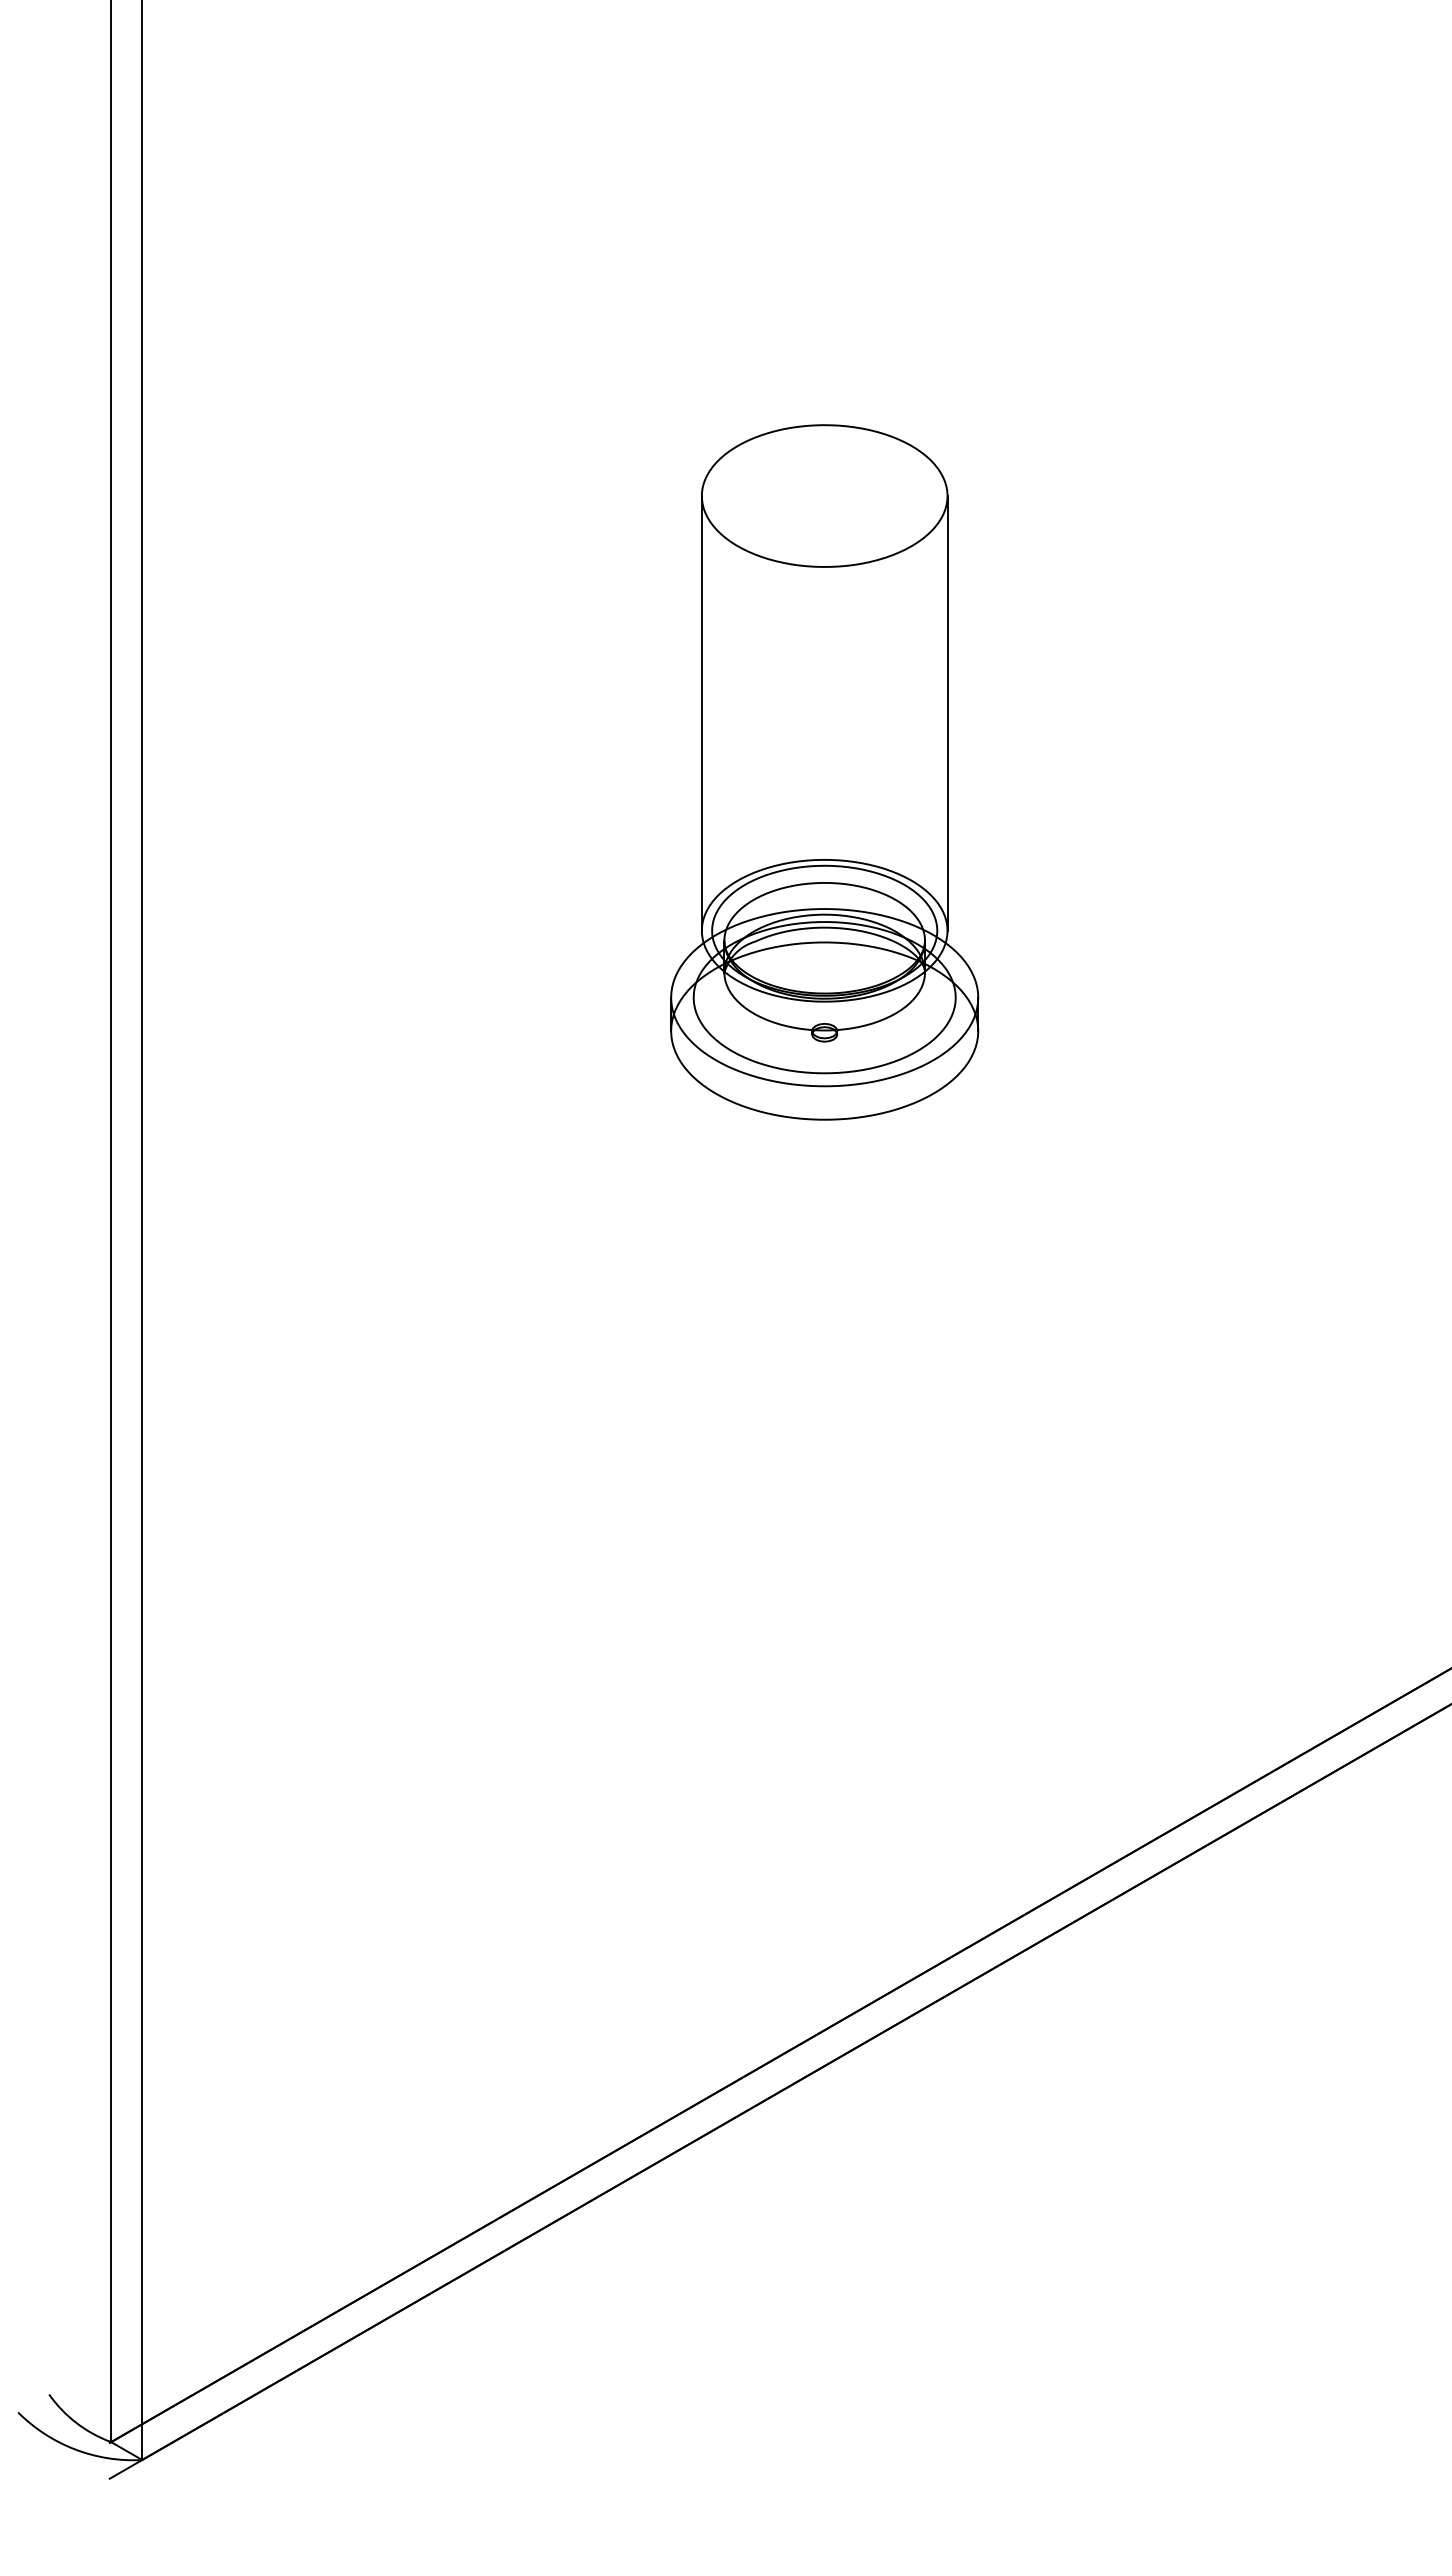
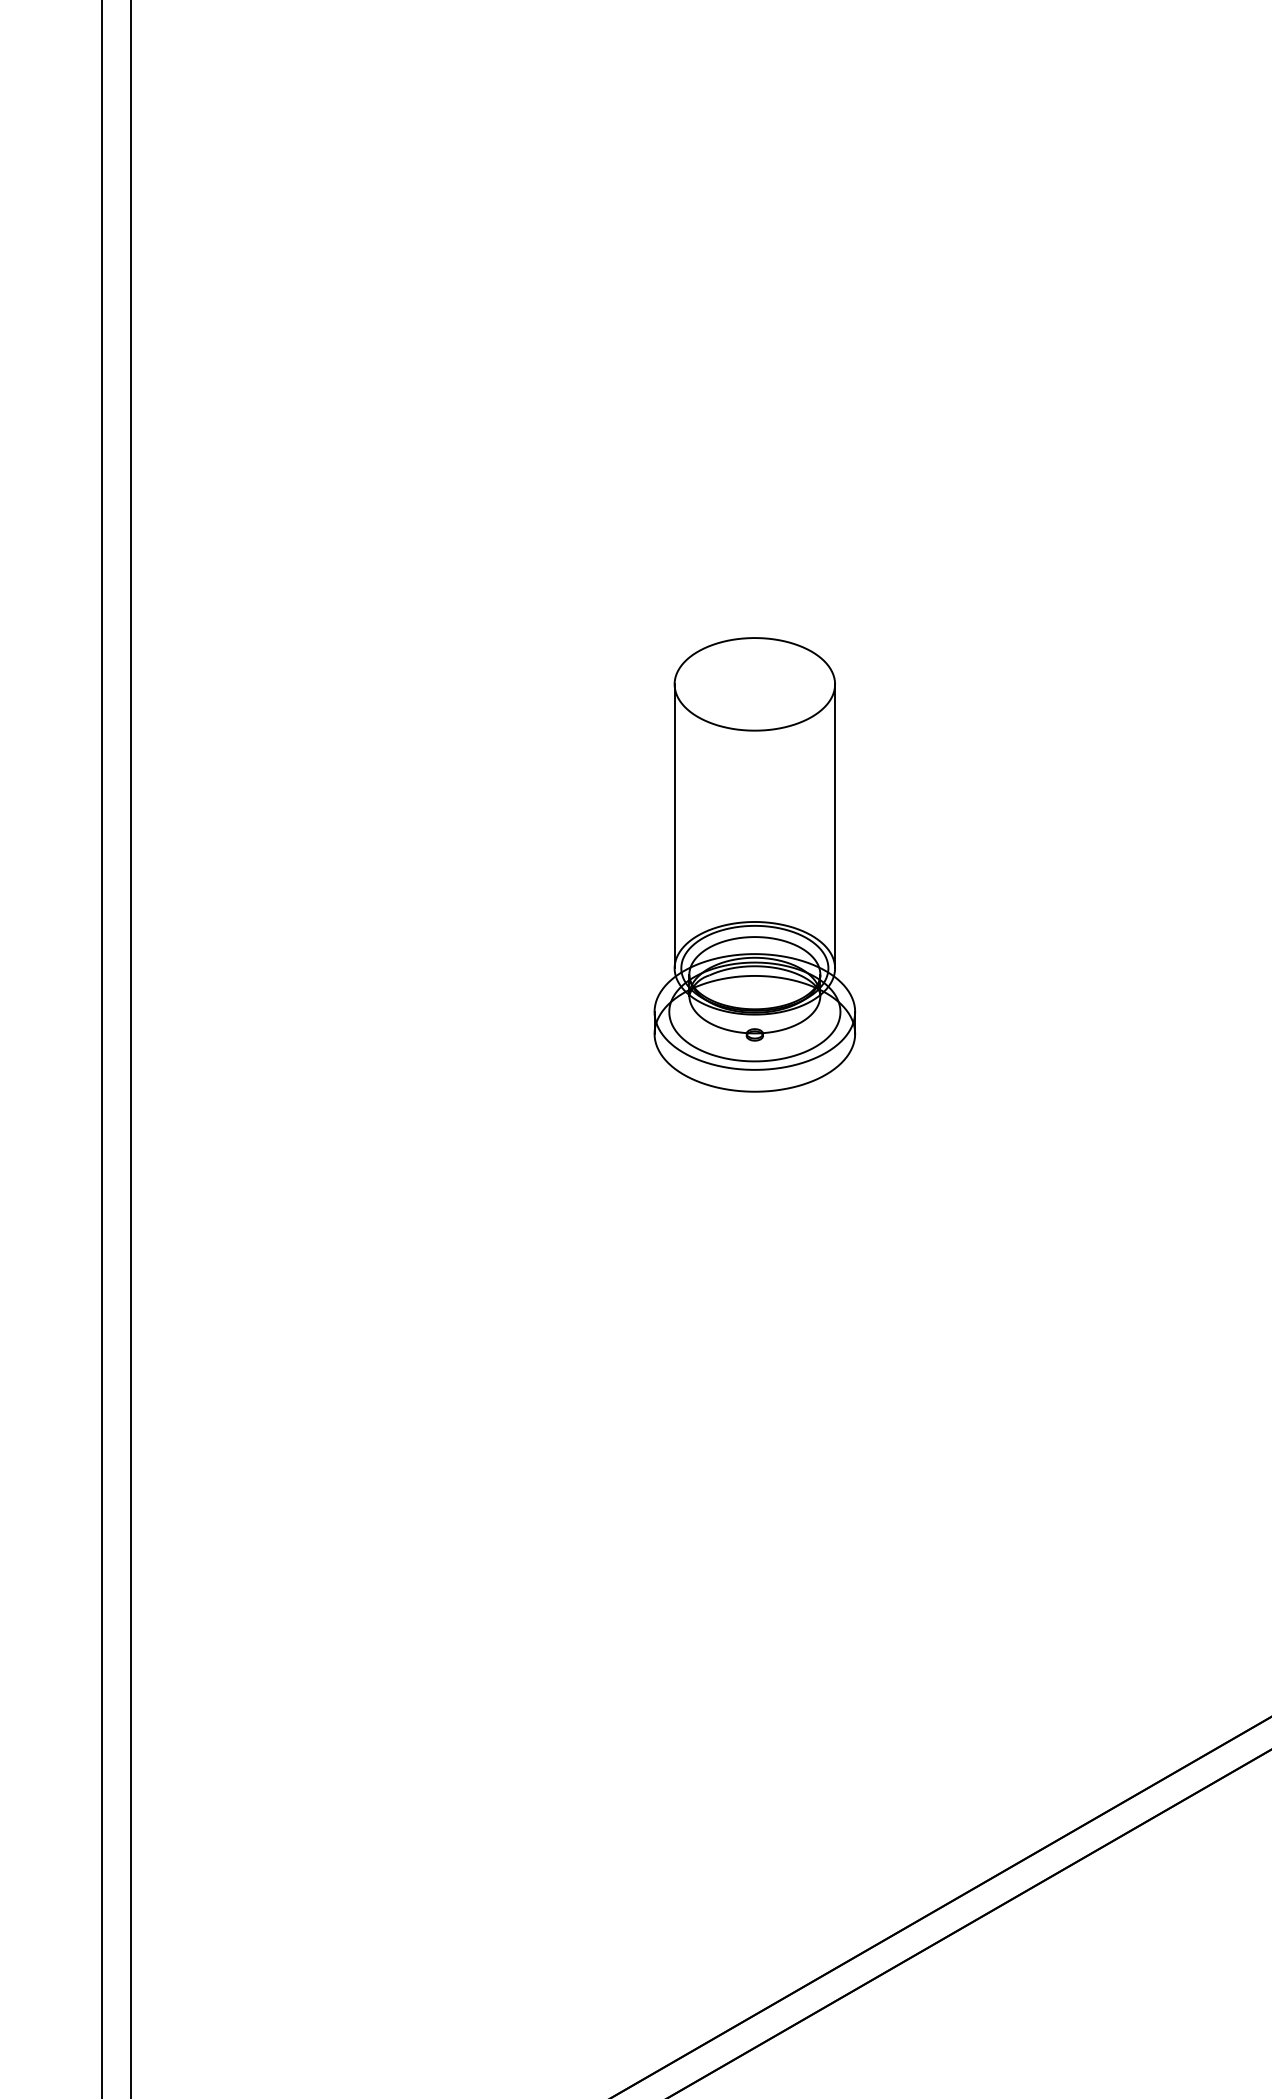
part: (824, 772) -> (754, 864), size x0.71

